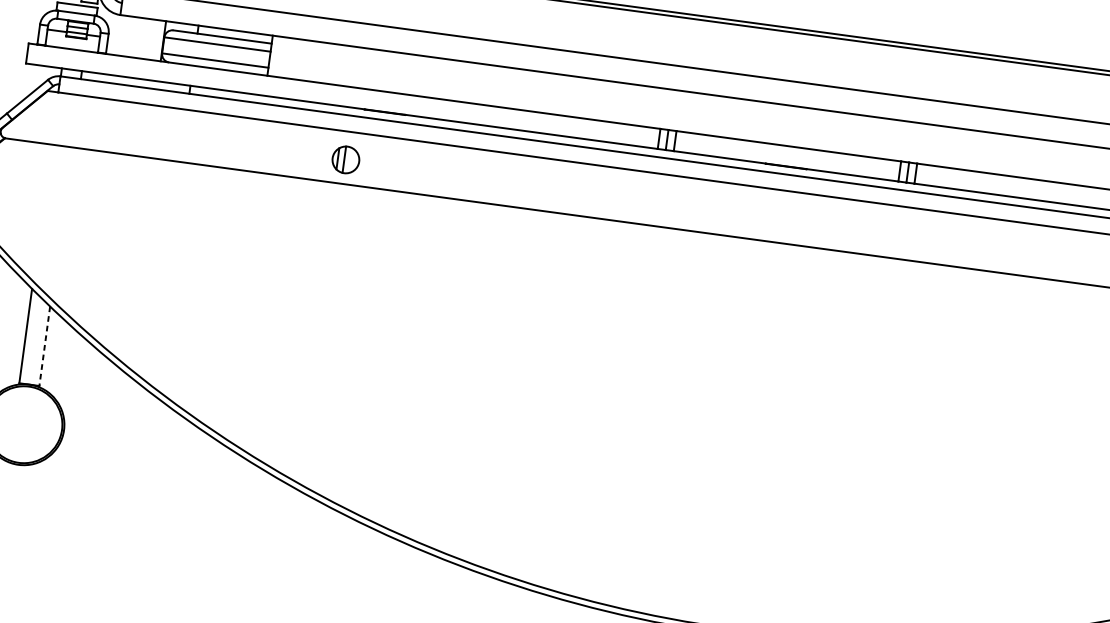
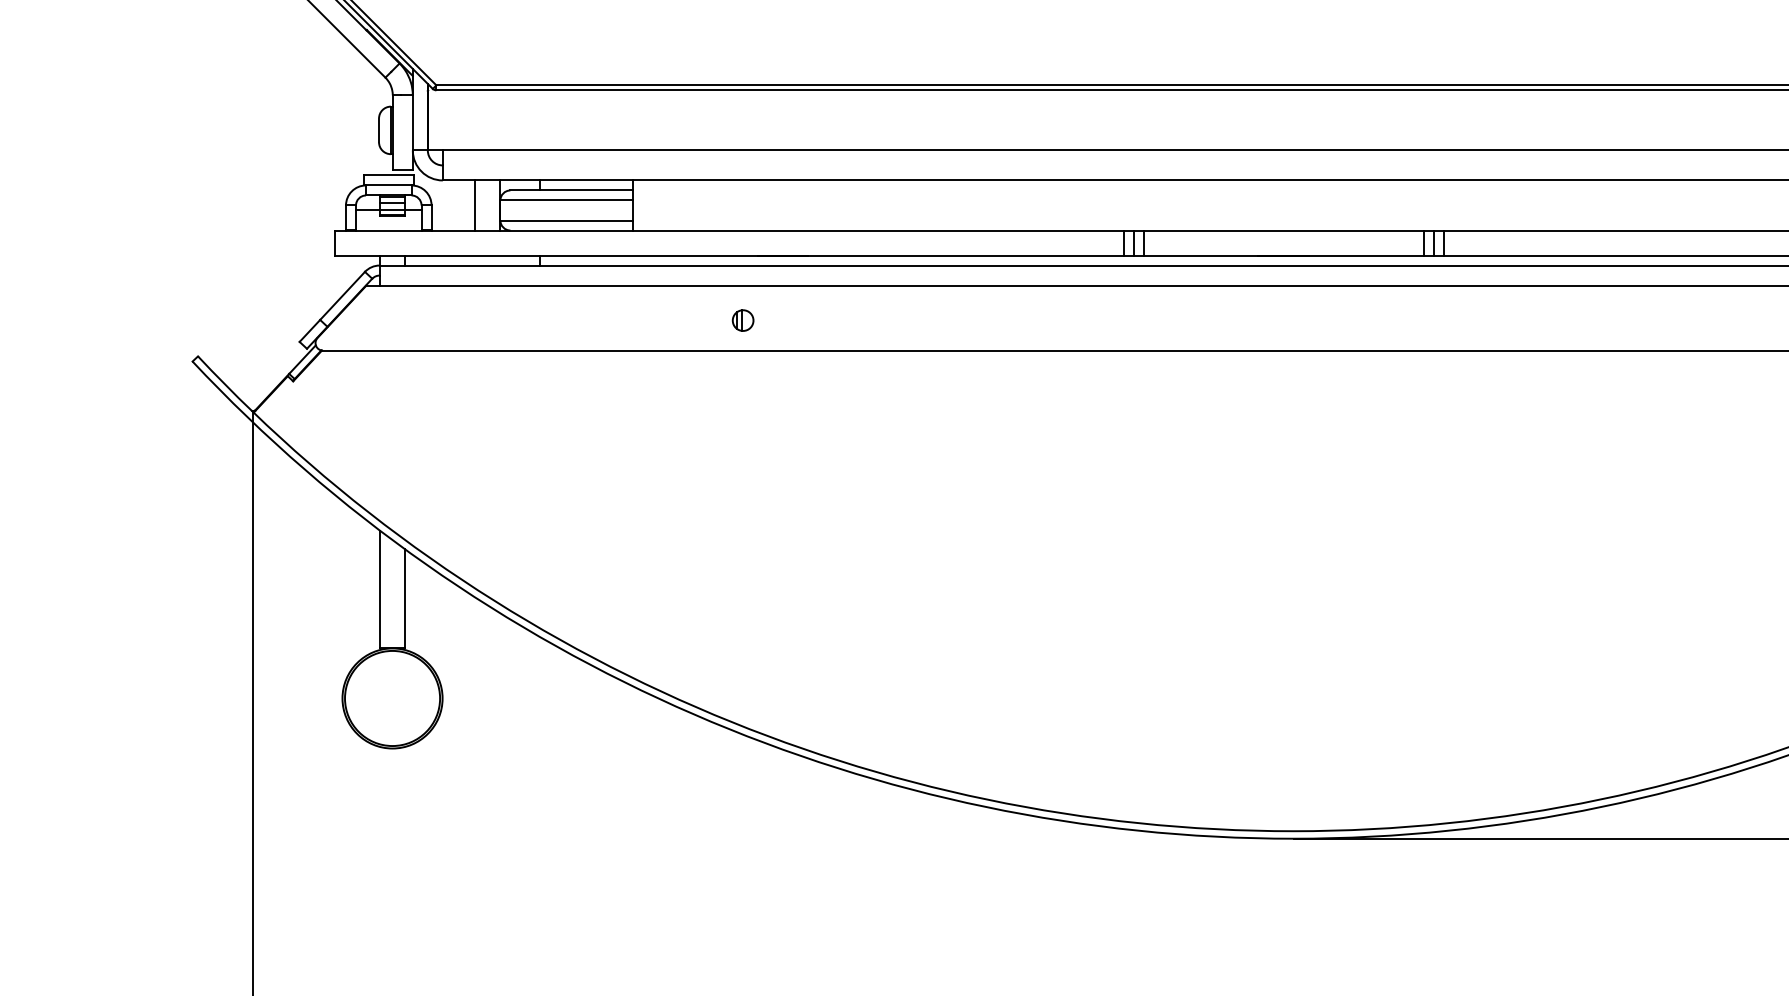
line: (143, 38) -> (474, 205), added
part: (345, 159) -> (742, 320), size x0.62
line: (45, 346) -> (405, 598), dashed -> solid

